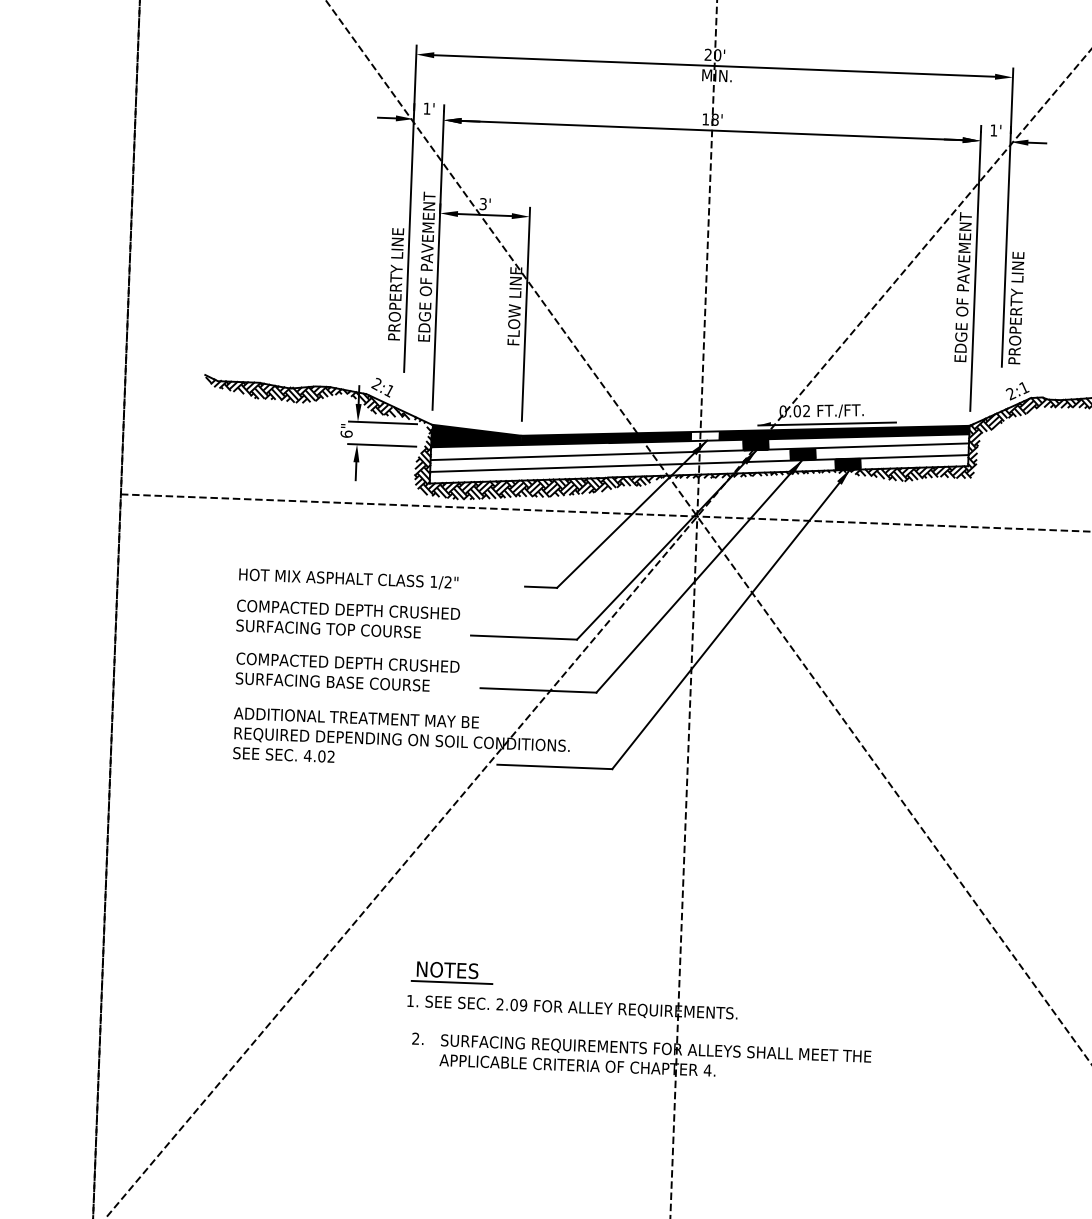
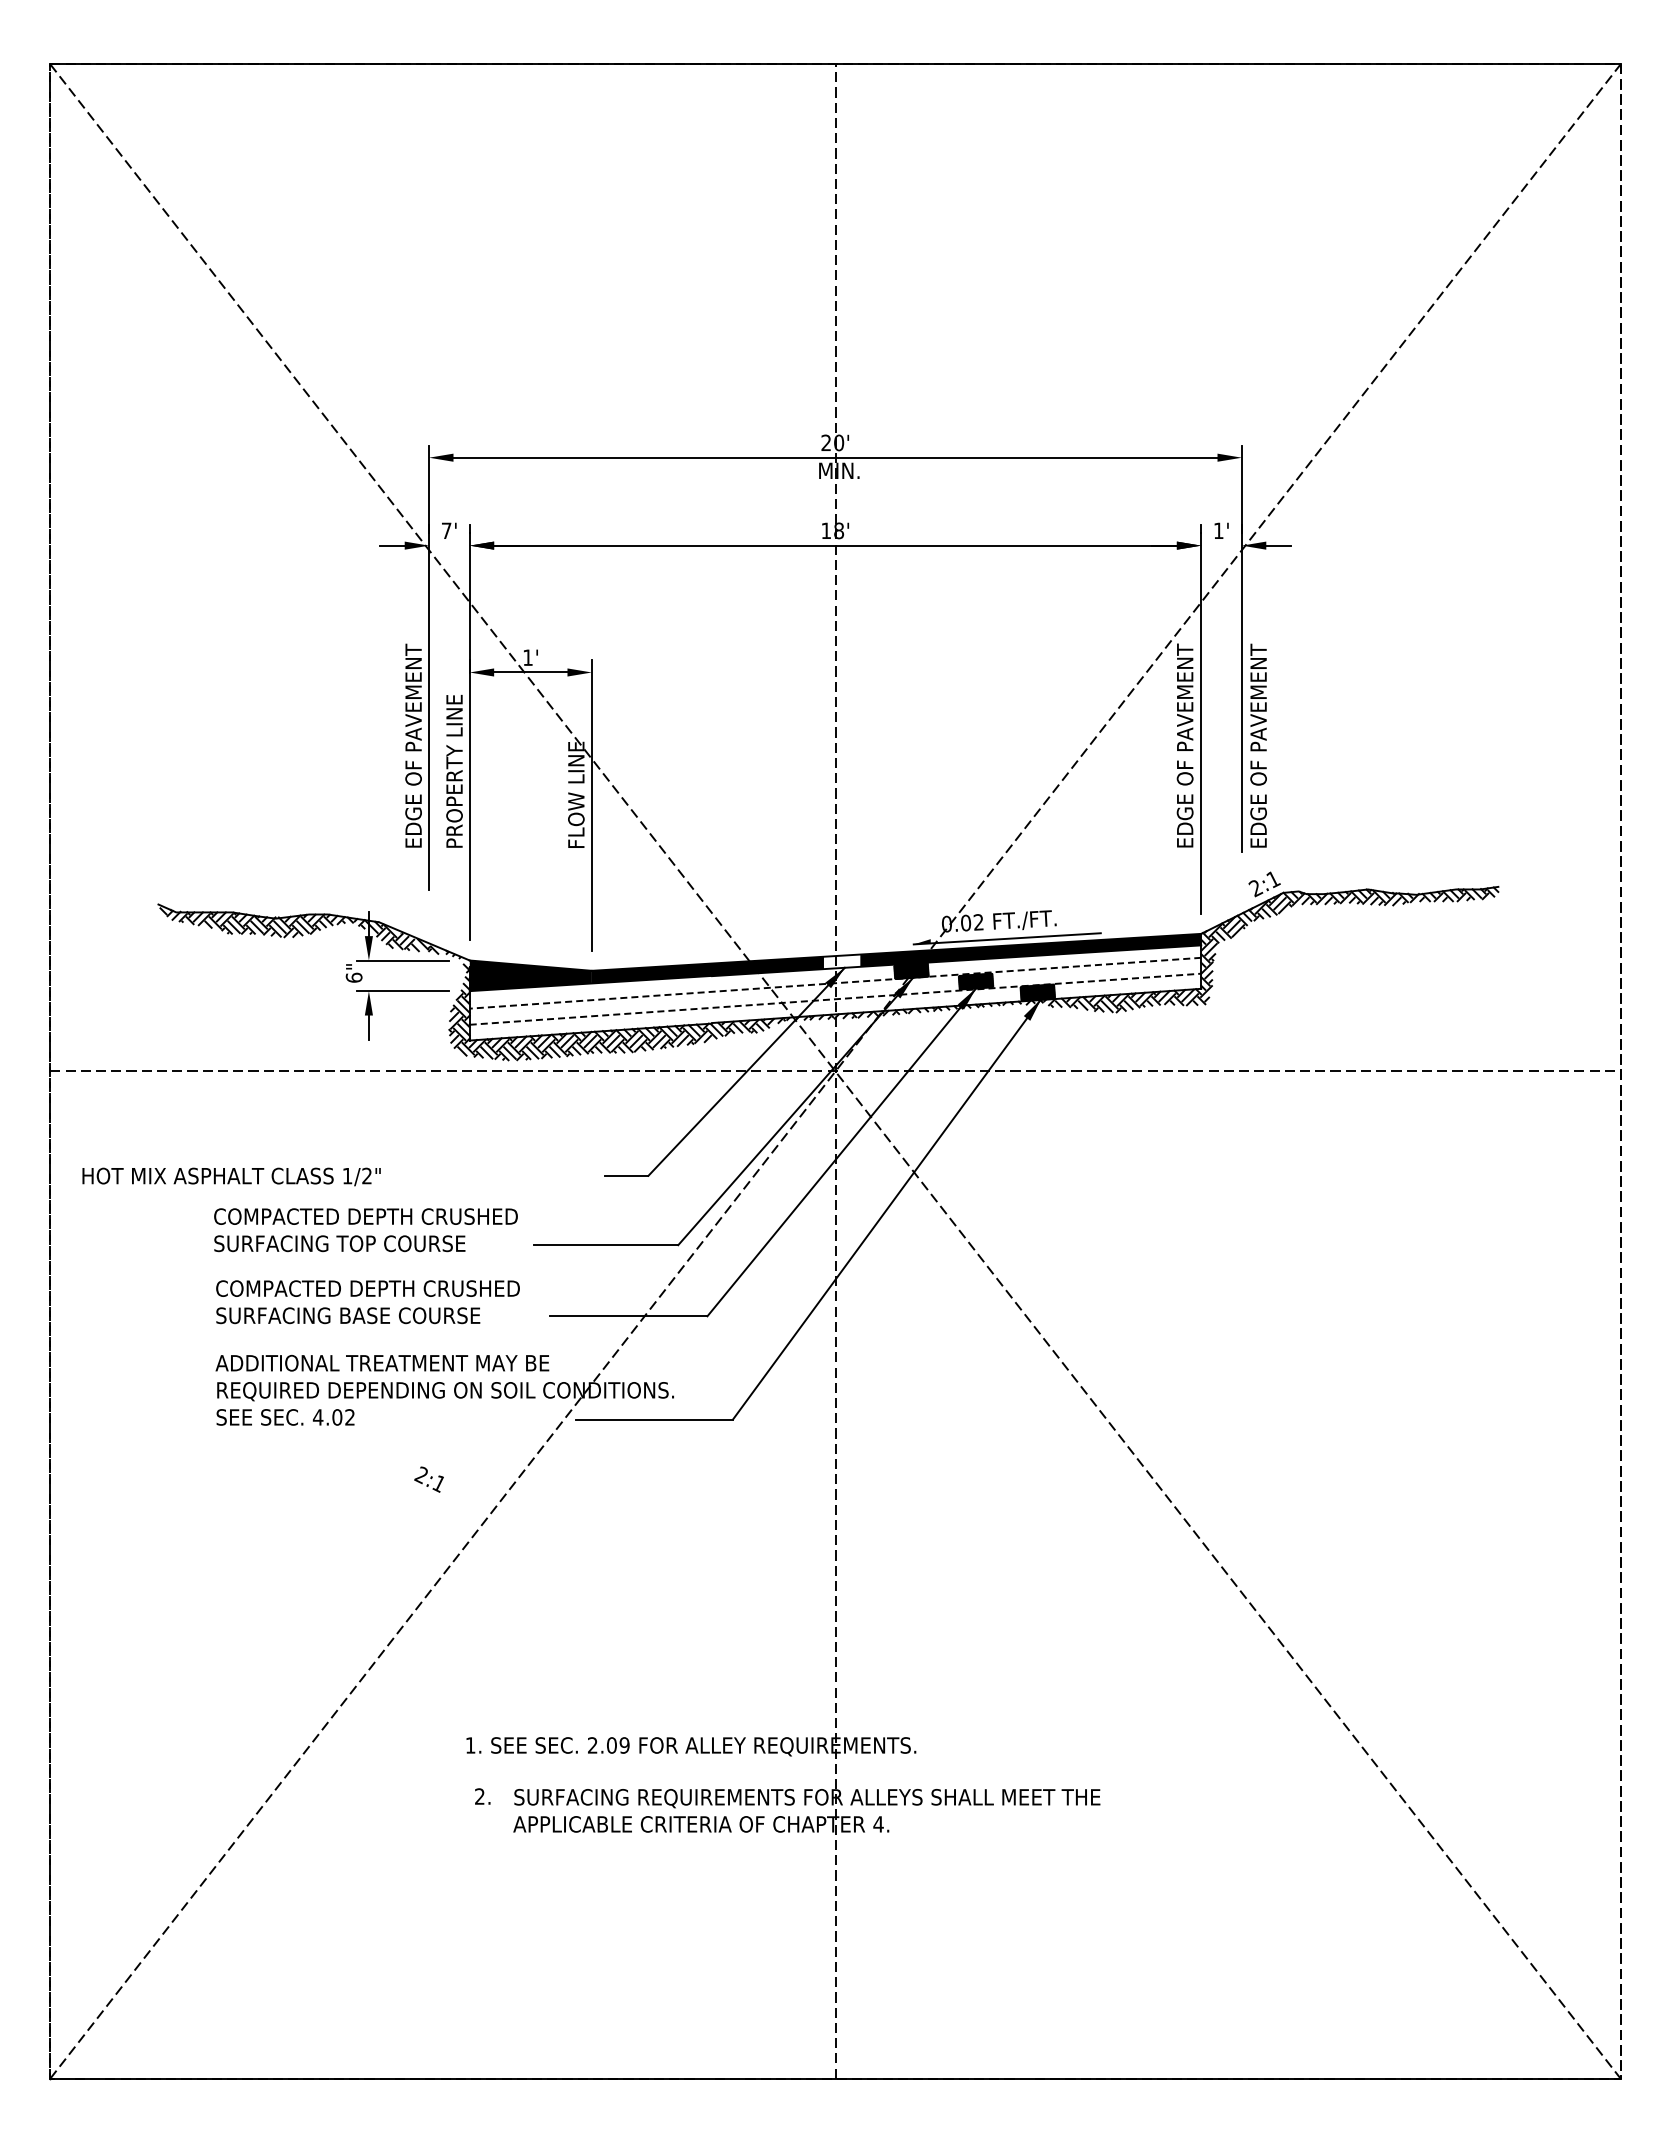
text: (427, 108) -> (446, 530), 1' -> 7'
text: (482, 203) -> (527, 657), 3' -> 1'
text: (396, 264) -> (413, 744), PROPERTY LINE -> EDGE OF PAVEMENT
text: (426, 265) -> (454, 744), EDGE OF PAVEMENT -> PROPERTY LINE
text: (1017, 288) -> (1258, 744), PROPERTY LINE -> EDGE OF PAVEMENT
text: (381, 387) -> (428, 1479), moved
line: (699, 451) -> (835, 983), solid -> dashed
line: (699, 463) -> (835, 999), solid -> dashed
text: (348, 578) -> (231, 1176), moved
part: (451, 972) -> (525, 1704), removed

